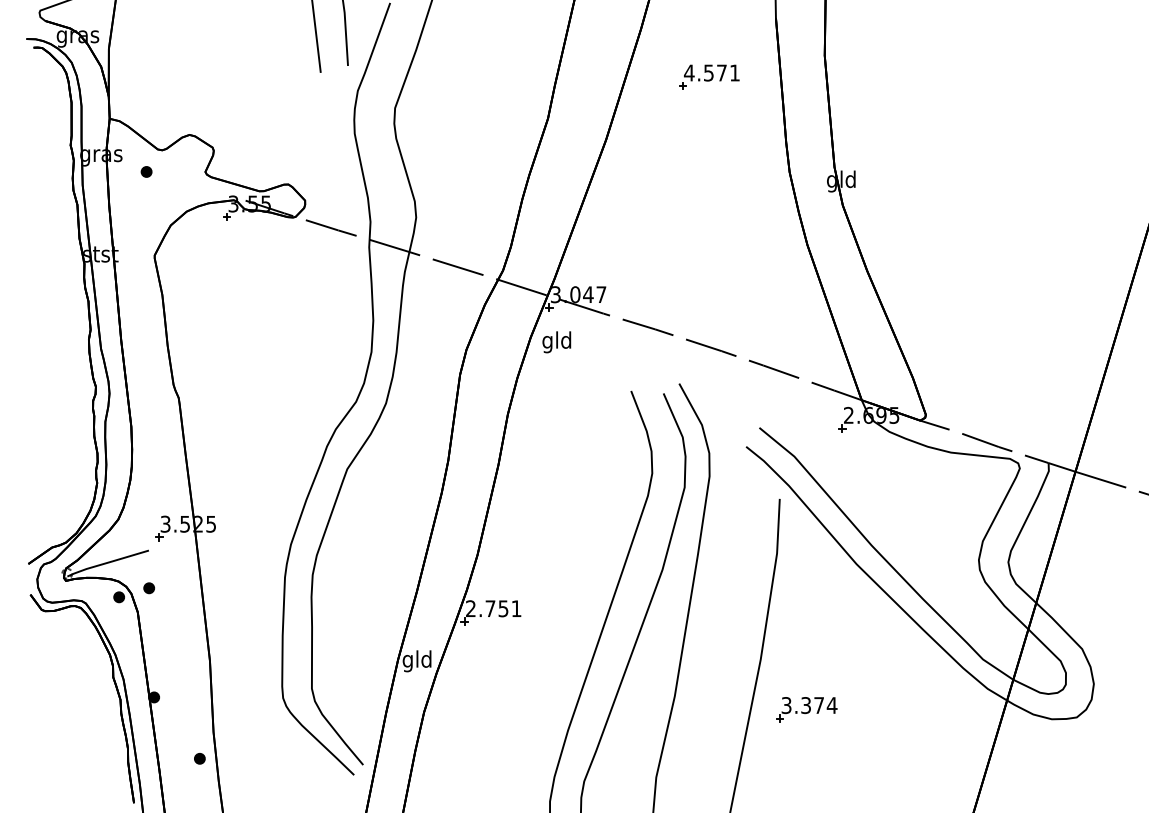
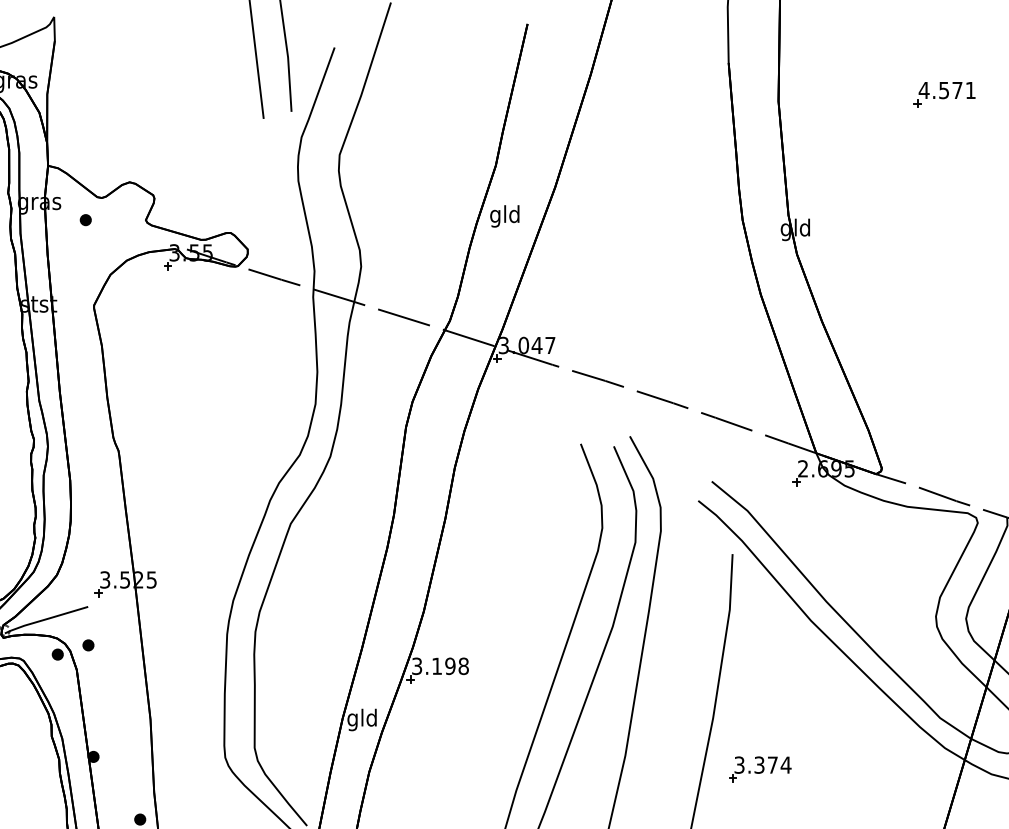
part: (709, 76) -> (944, 94), moved
text: (556, 342) -> (504, 216), moved
text: (493, 608) -> (440, 666), 2.751 -> 3.198

